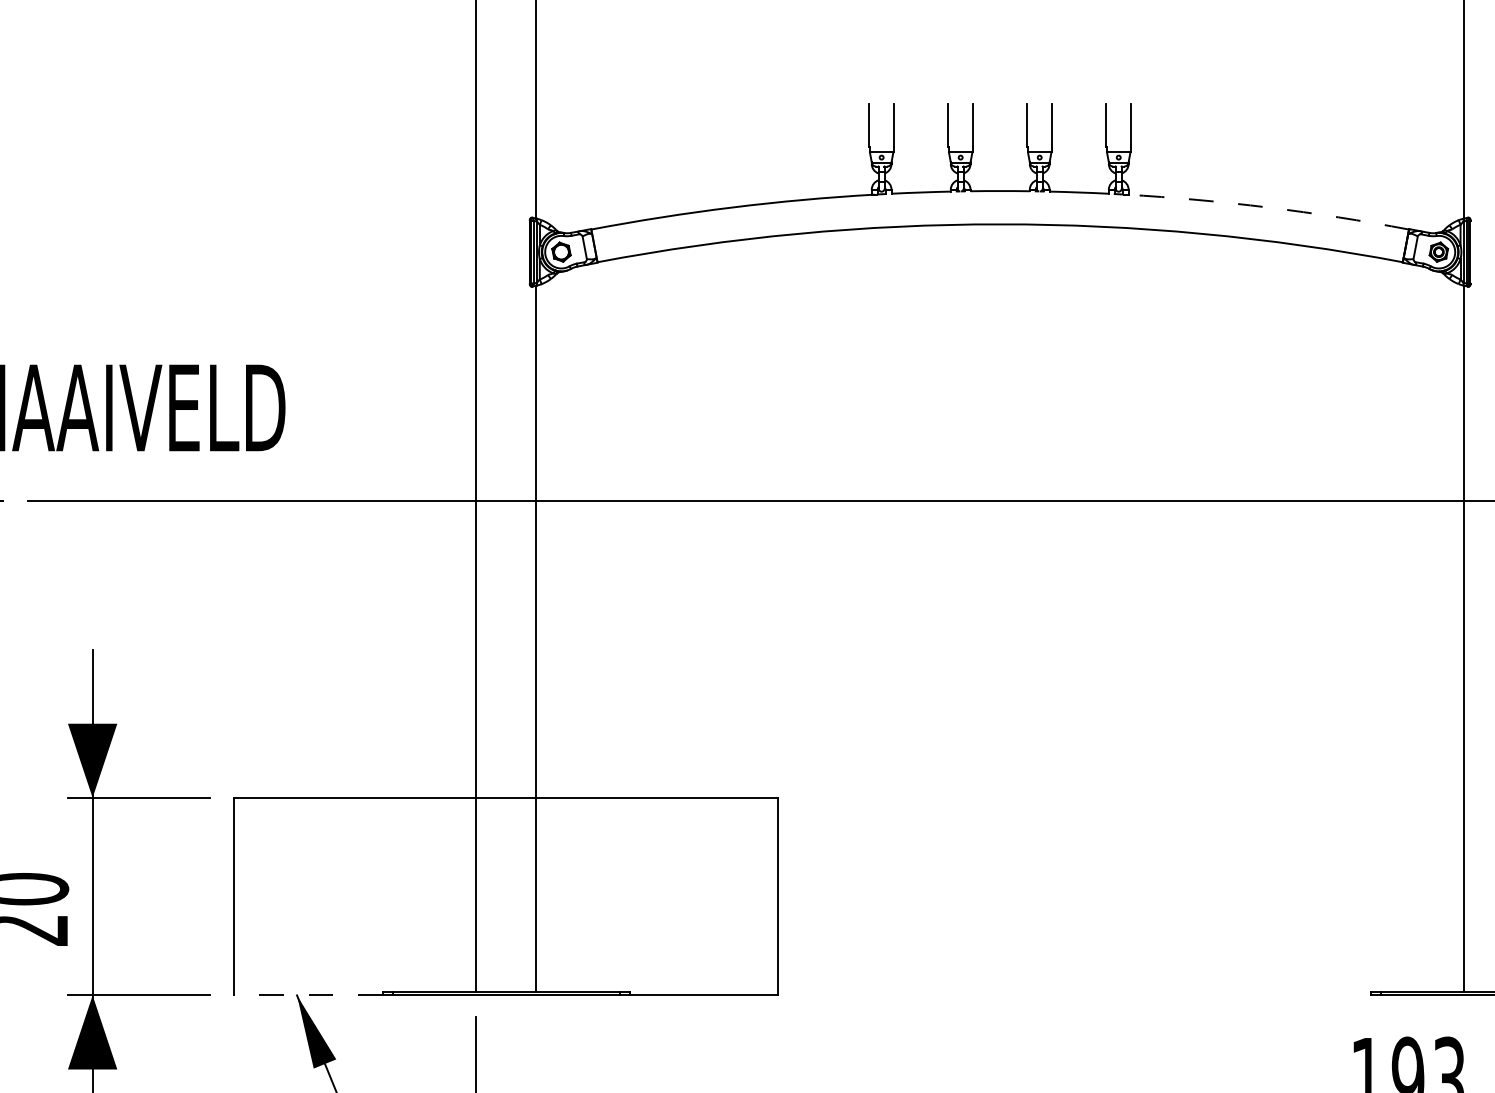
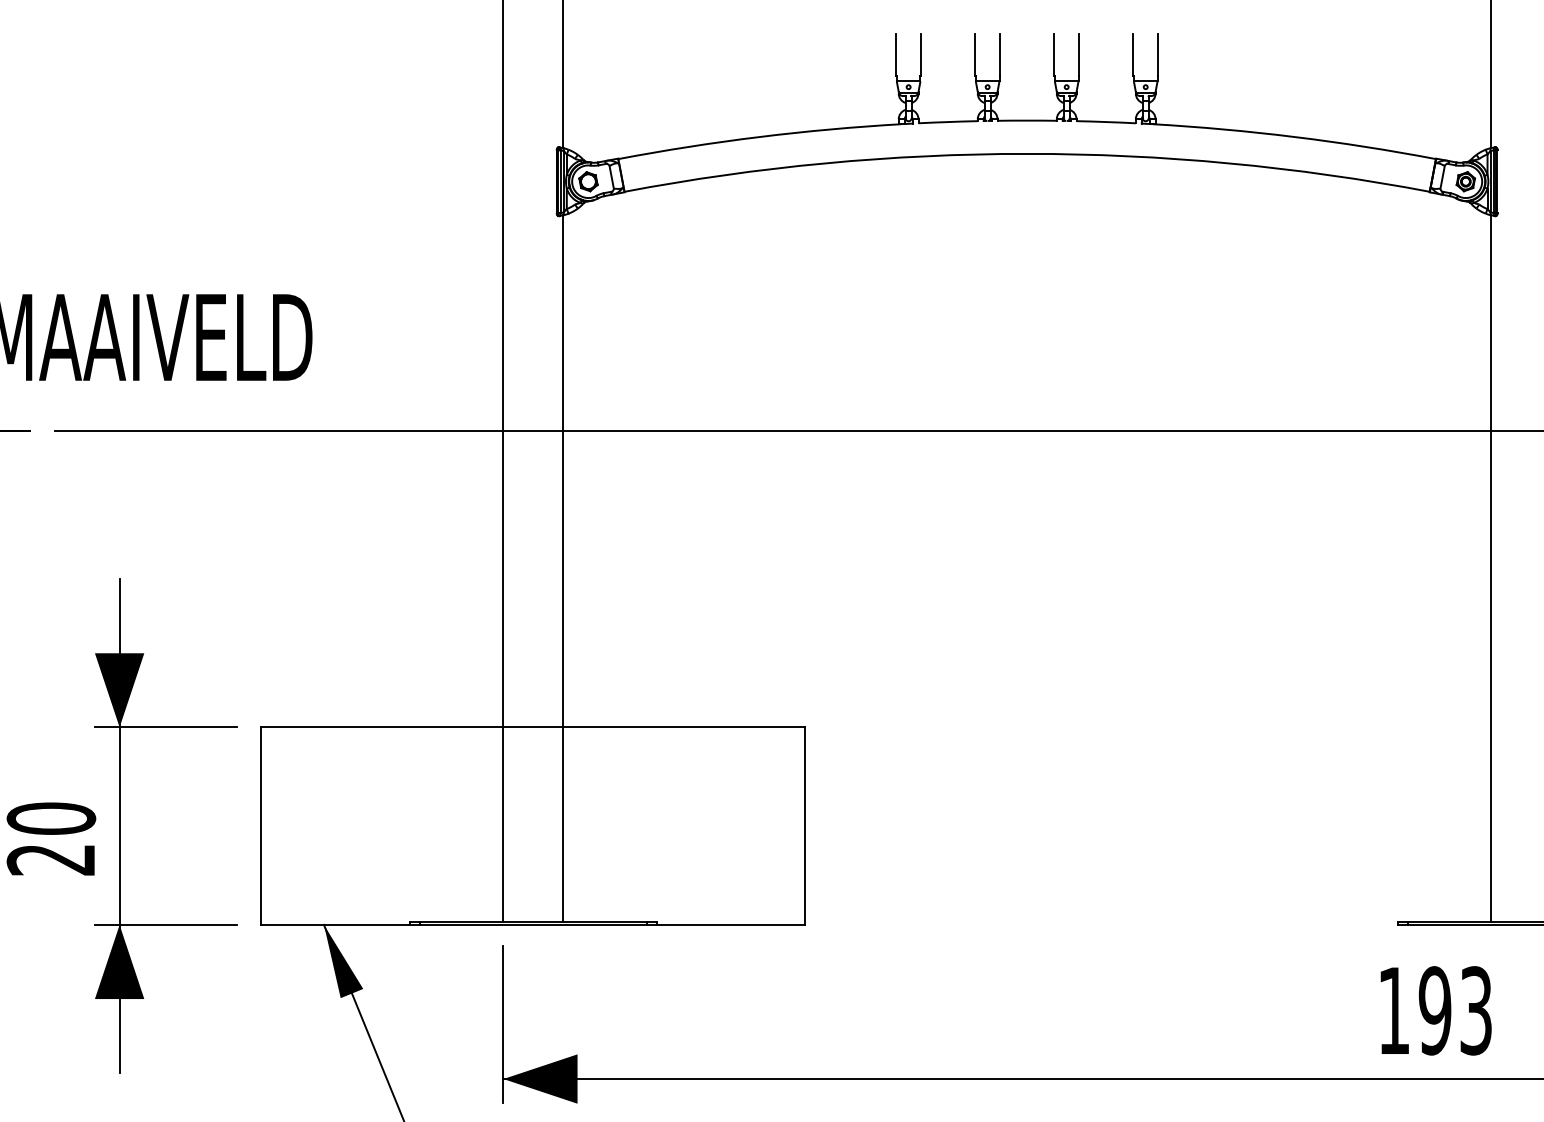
arc: (1268, 207) -> (1295, 137), dashed -> solid
line: (307, 994) -> (334, 924), dashed -> solid

